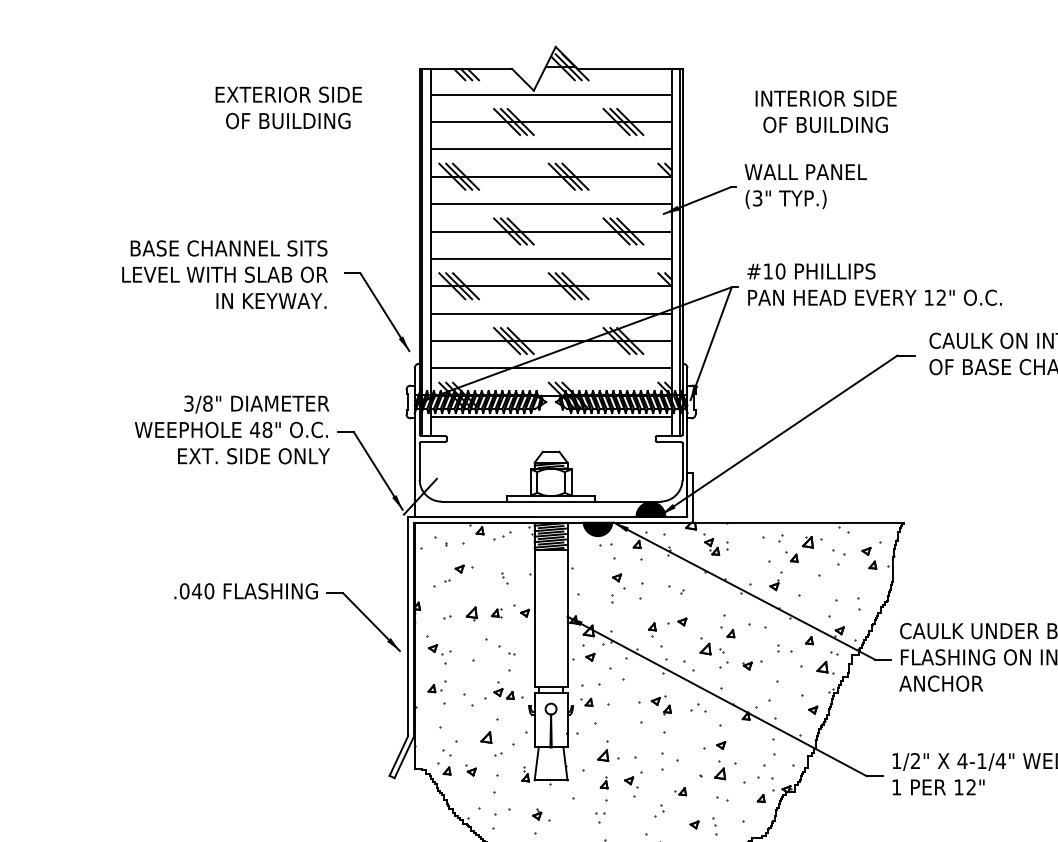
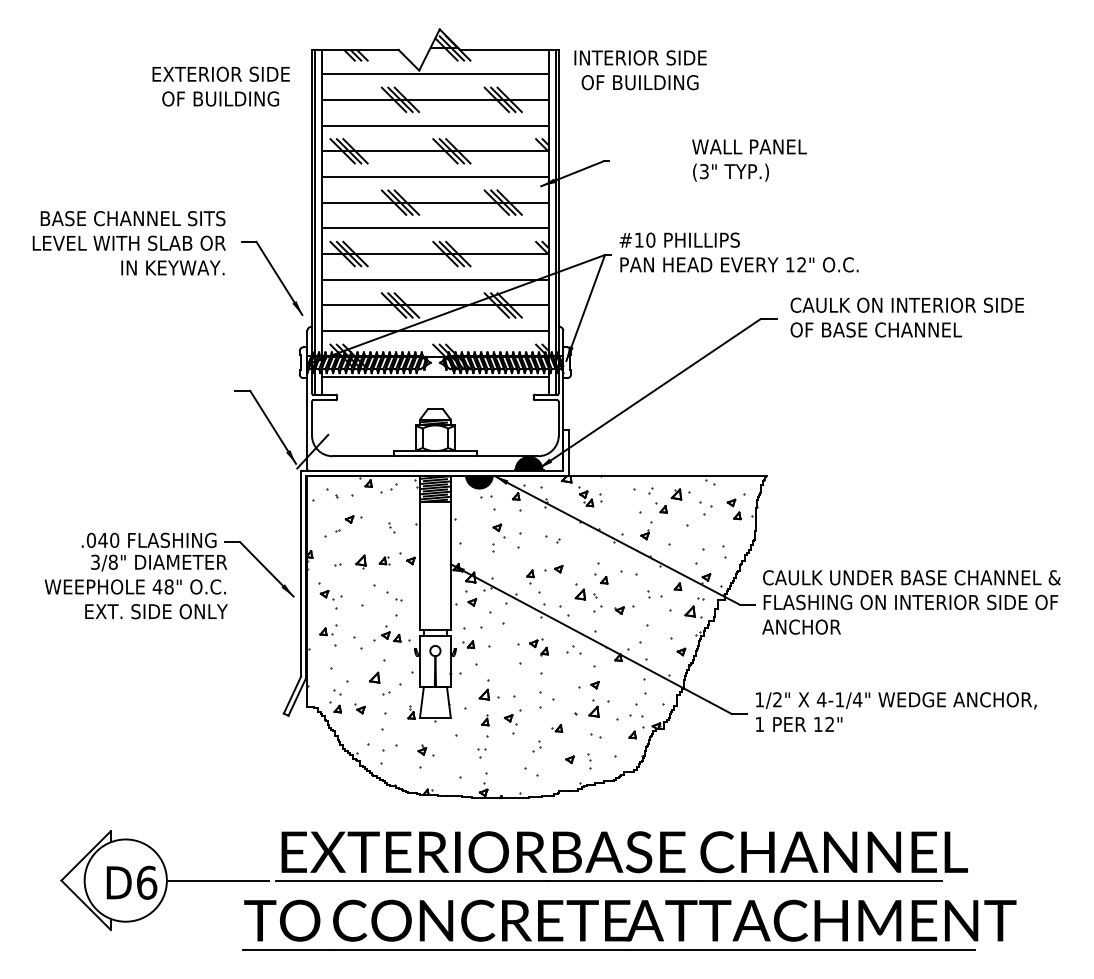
text: (288, 107) -> (220, 86), moved
text: (826, 111) -> (640, 70), moved
text: (805, 186) -> (749, 160), moved
text: (231, 429) -> (135, 586), moved

